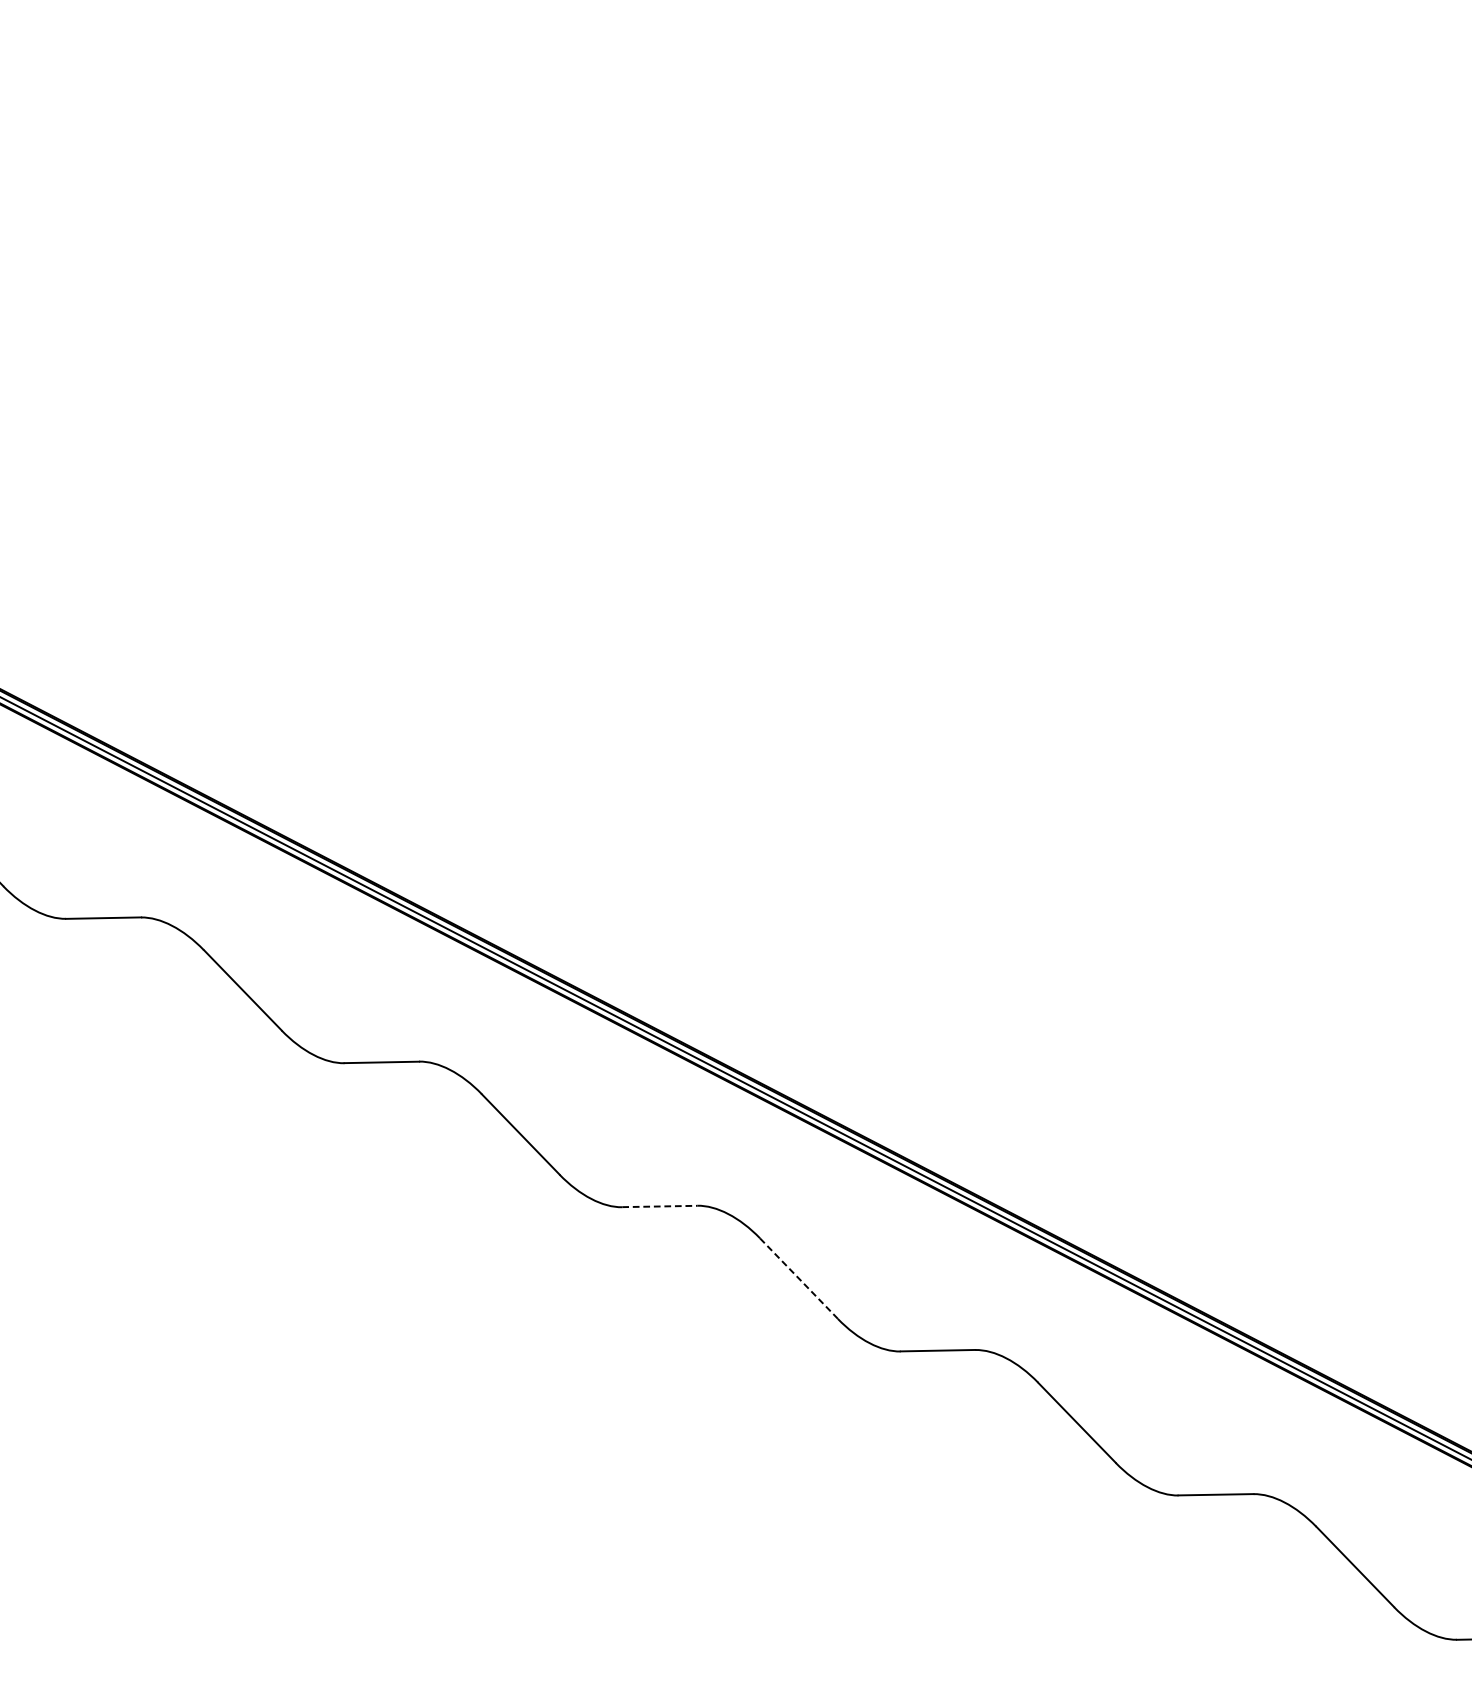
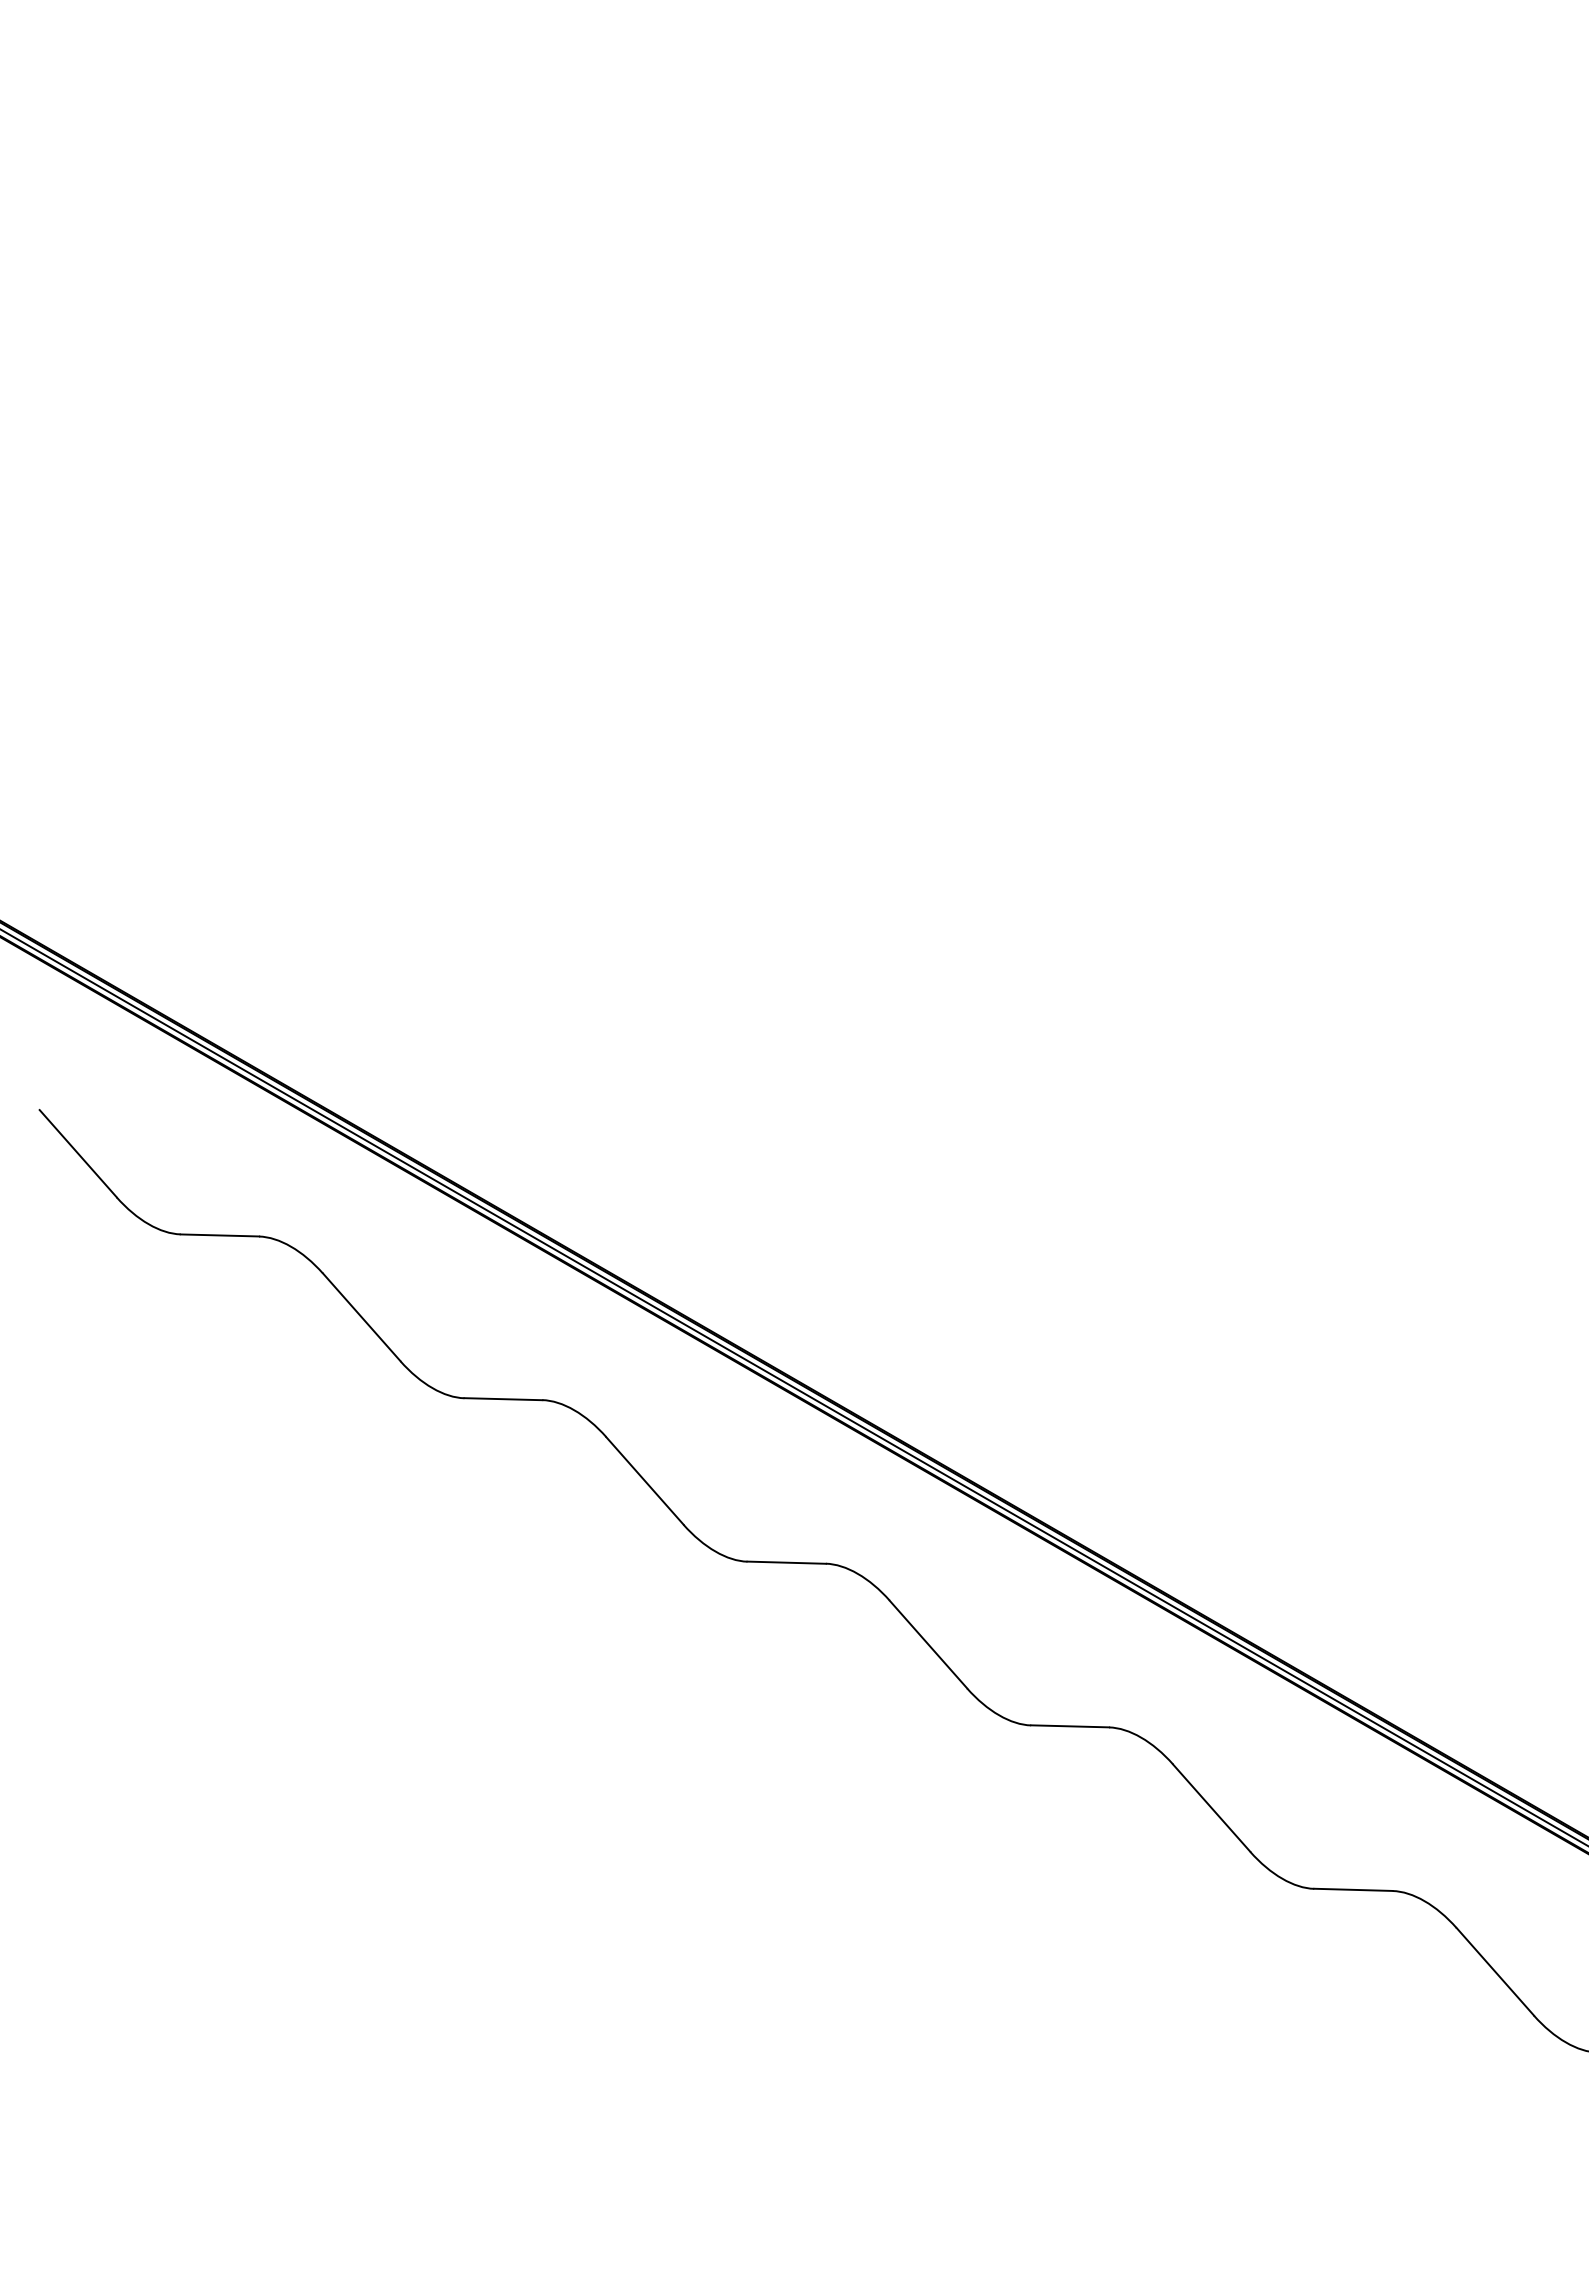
line: (660, 1206) -> (787, 1562), dashed -> solid
line: (799, 1278) -> (928, 1644), dashed -> solid

